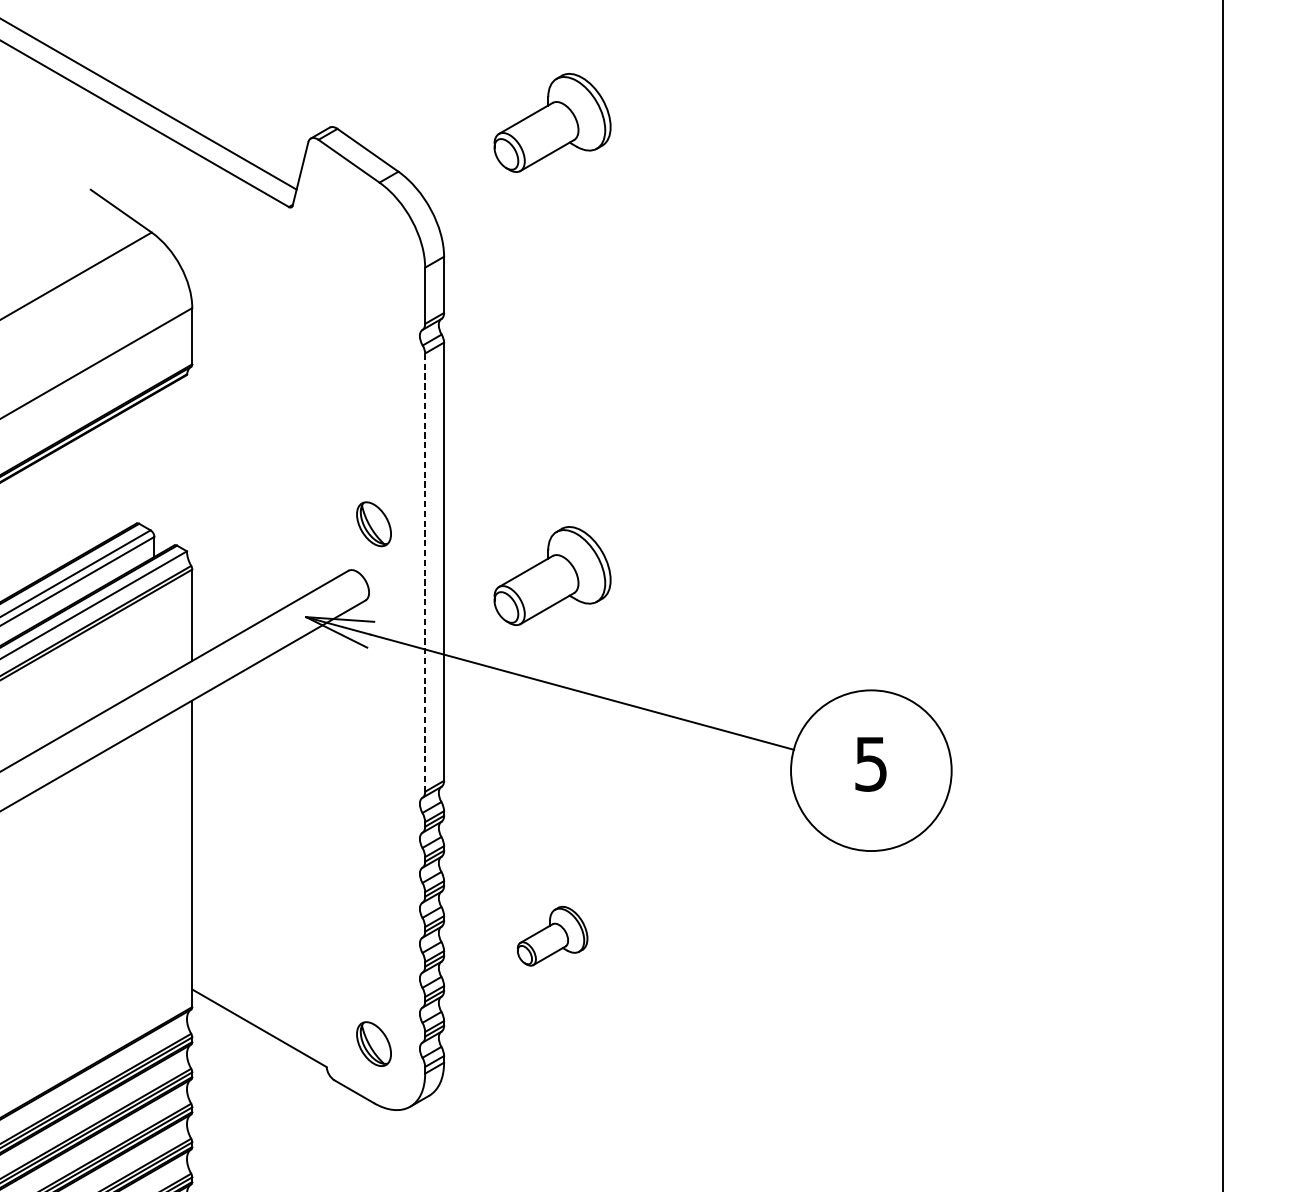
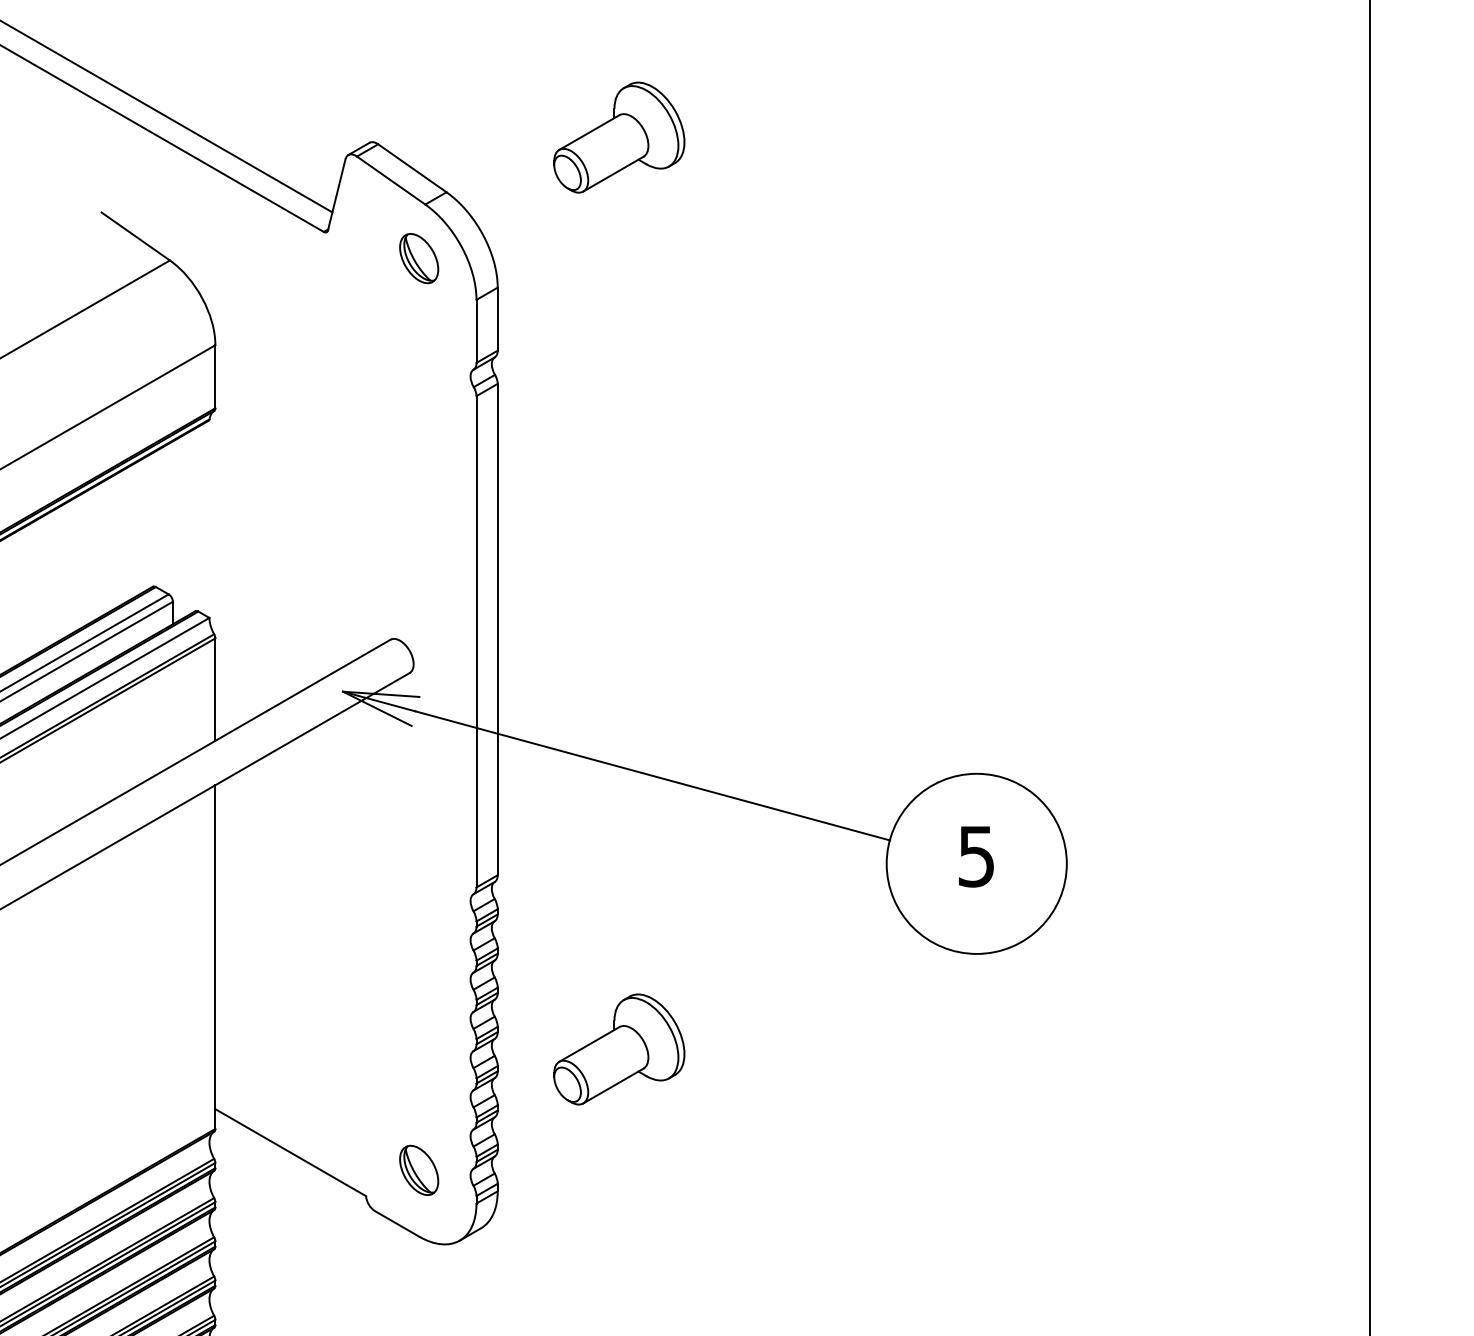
part: (374, 524) -> (419, 258), moved
line: (425, 572) -> (476, 641), dashed -> solid
part: (552, 575) -> (619, 645), removed
part: (552, 936) -> (619, 1049), size x1.67

